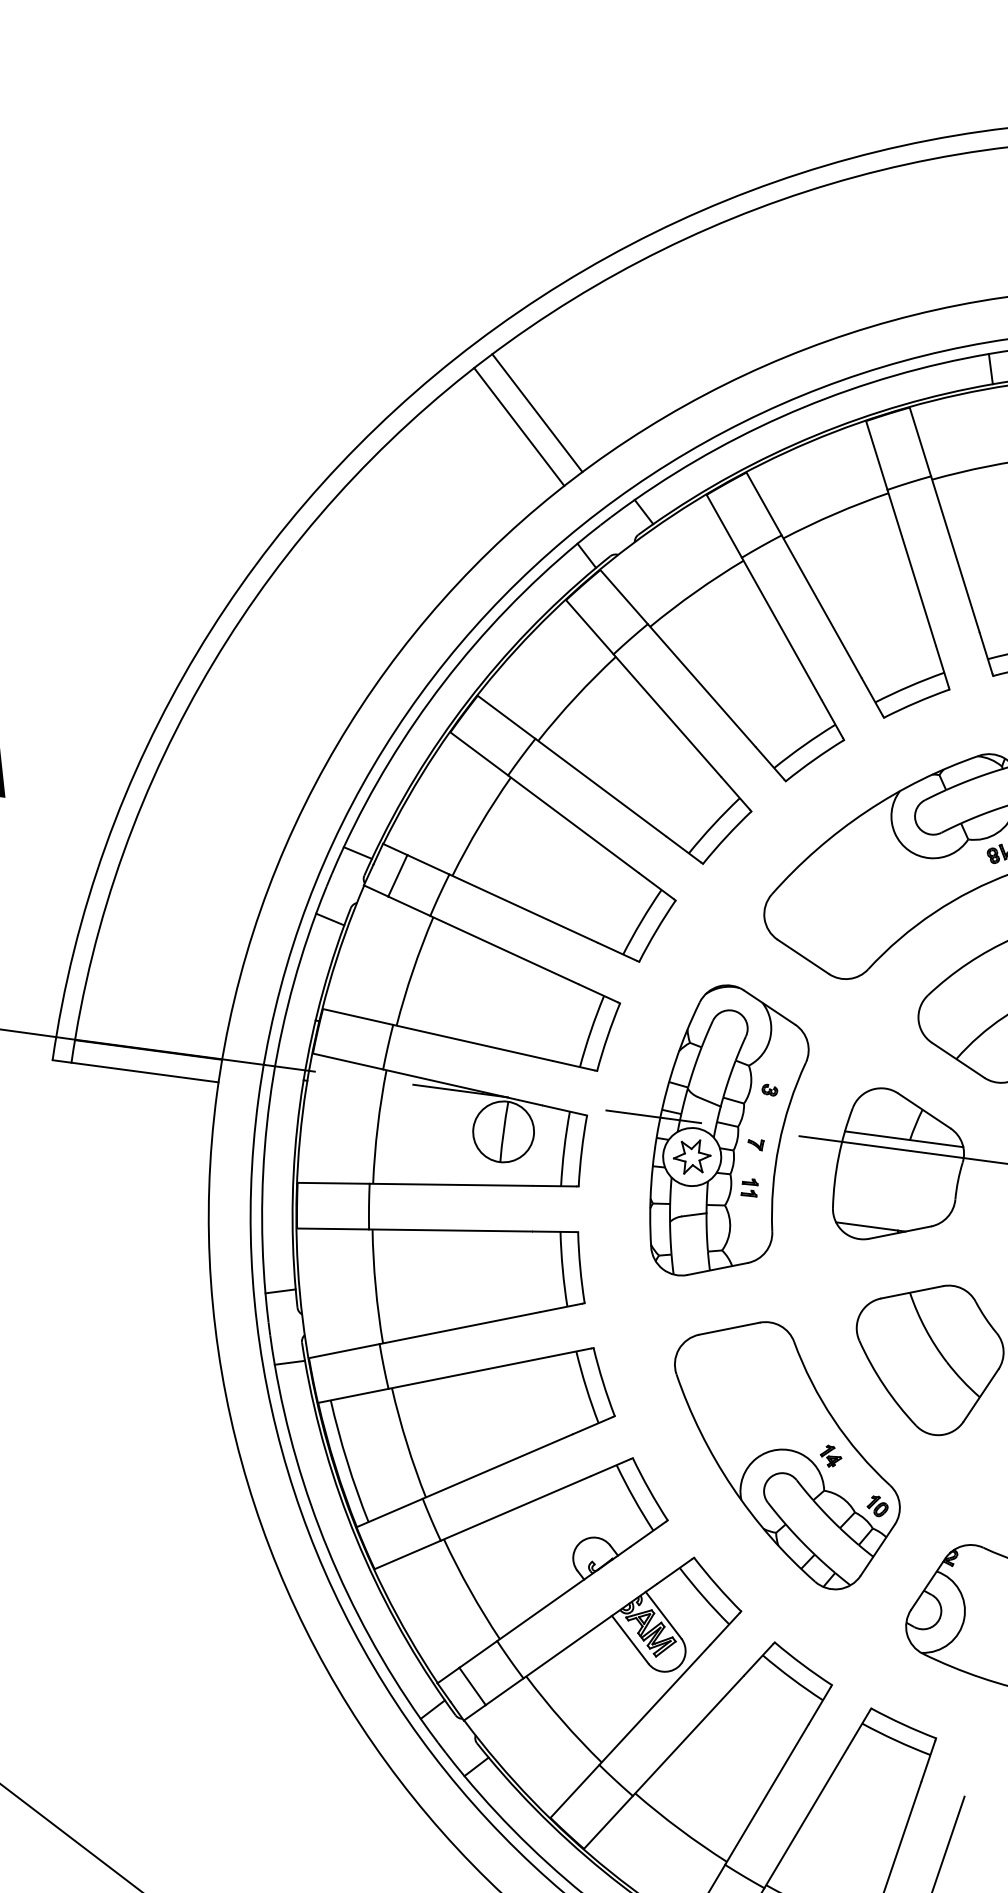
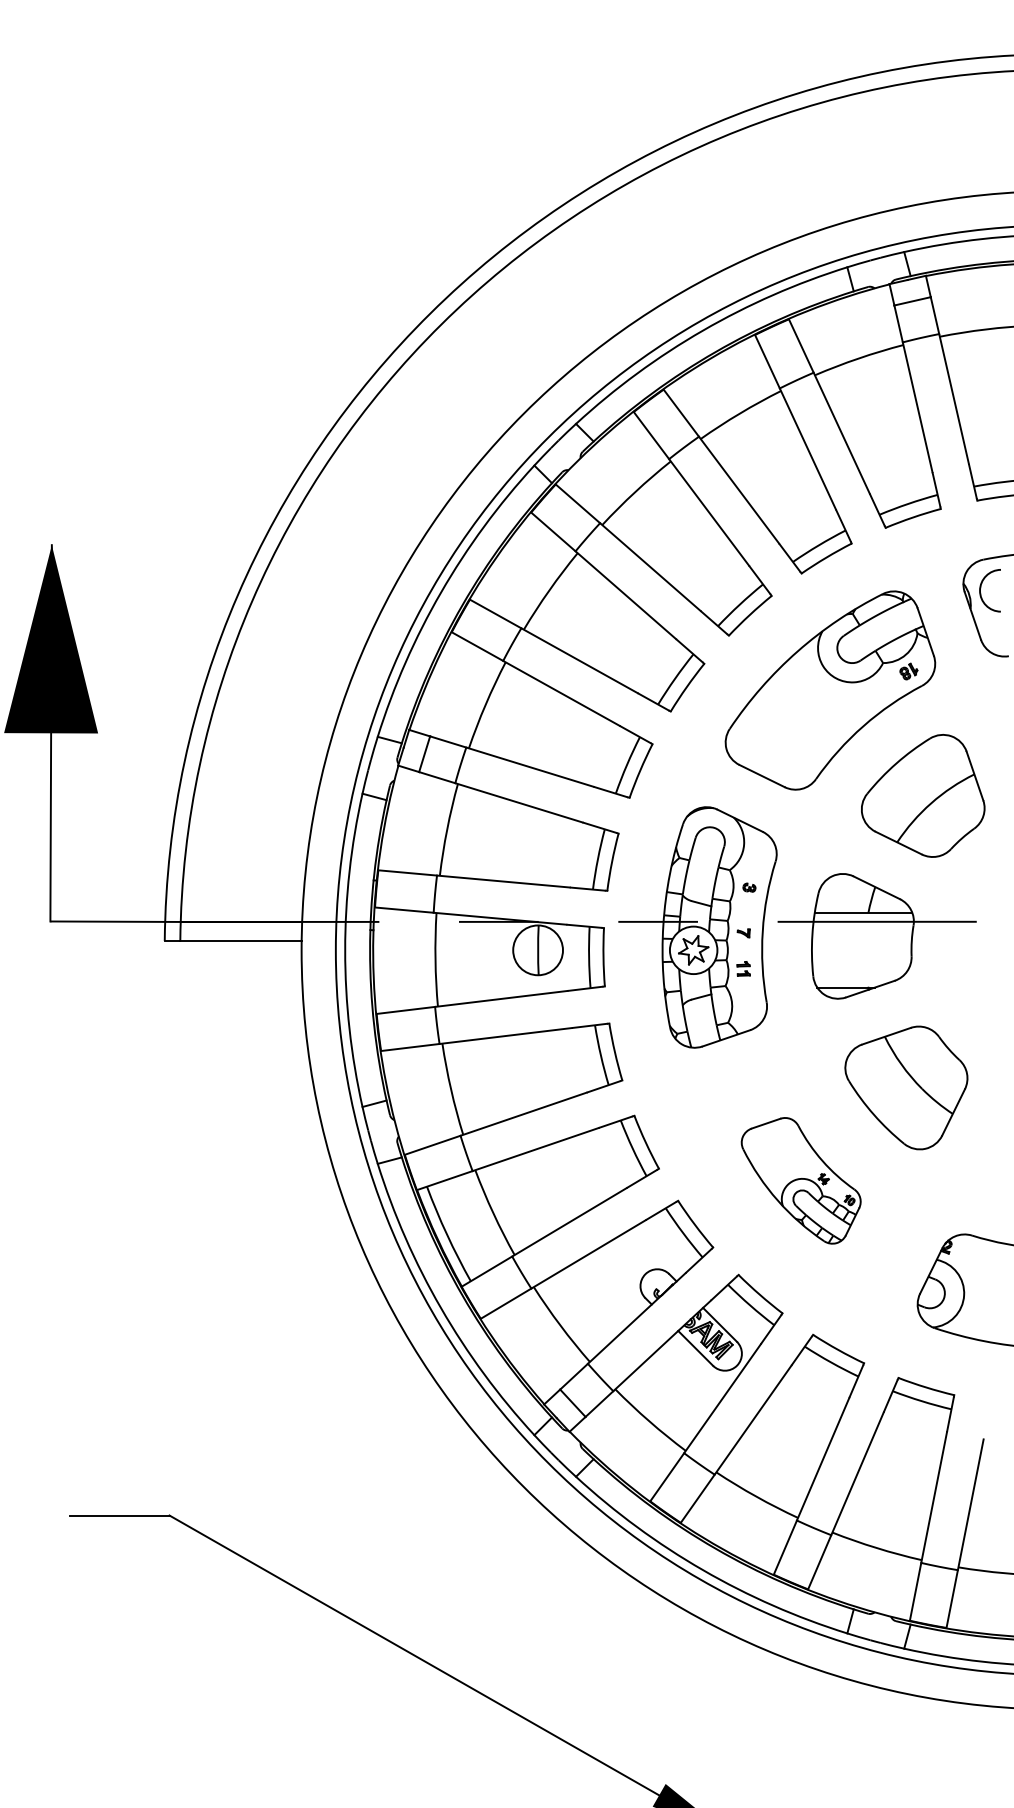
line: (537, 412) -> (487, 363), removed
line: (519, 427) -> (474, 377), removed
part: (785, 1453) -> (801, 1180), size x0.6

